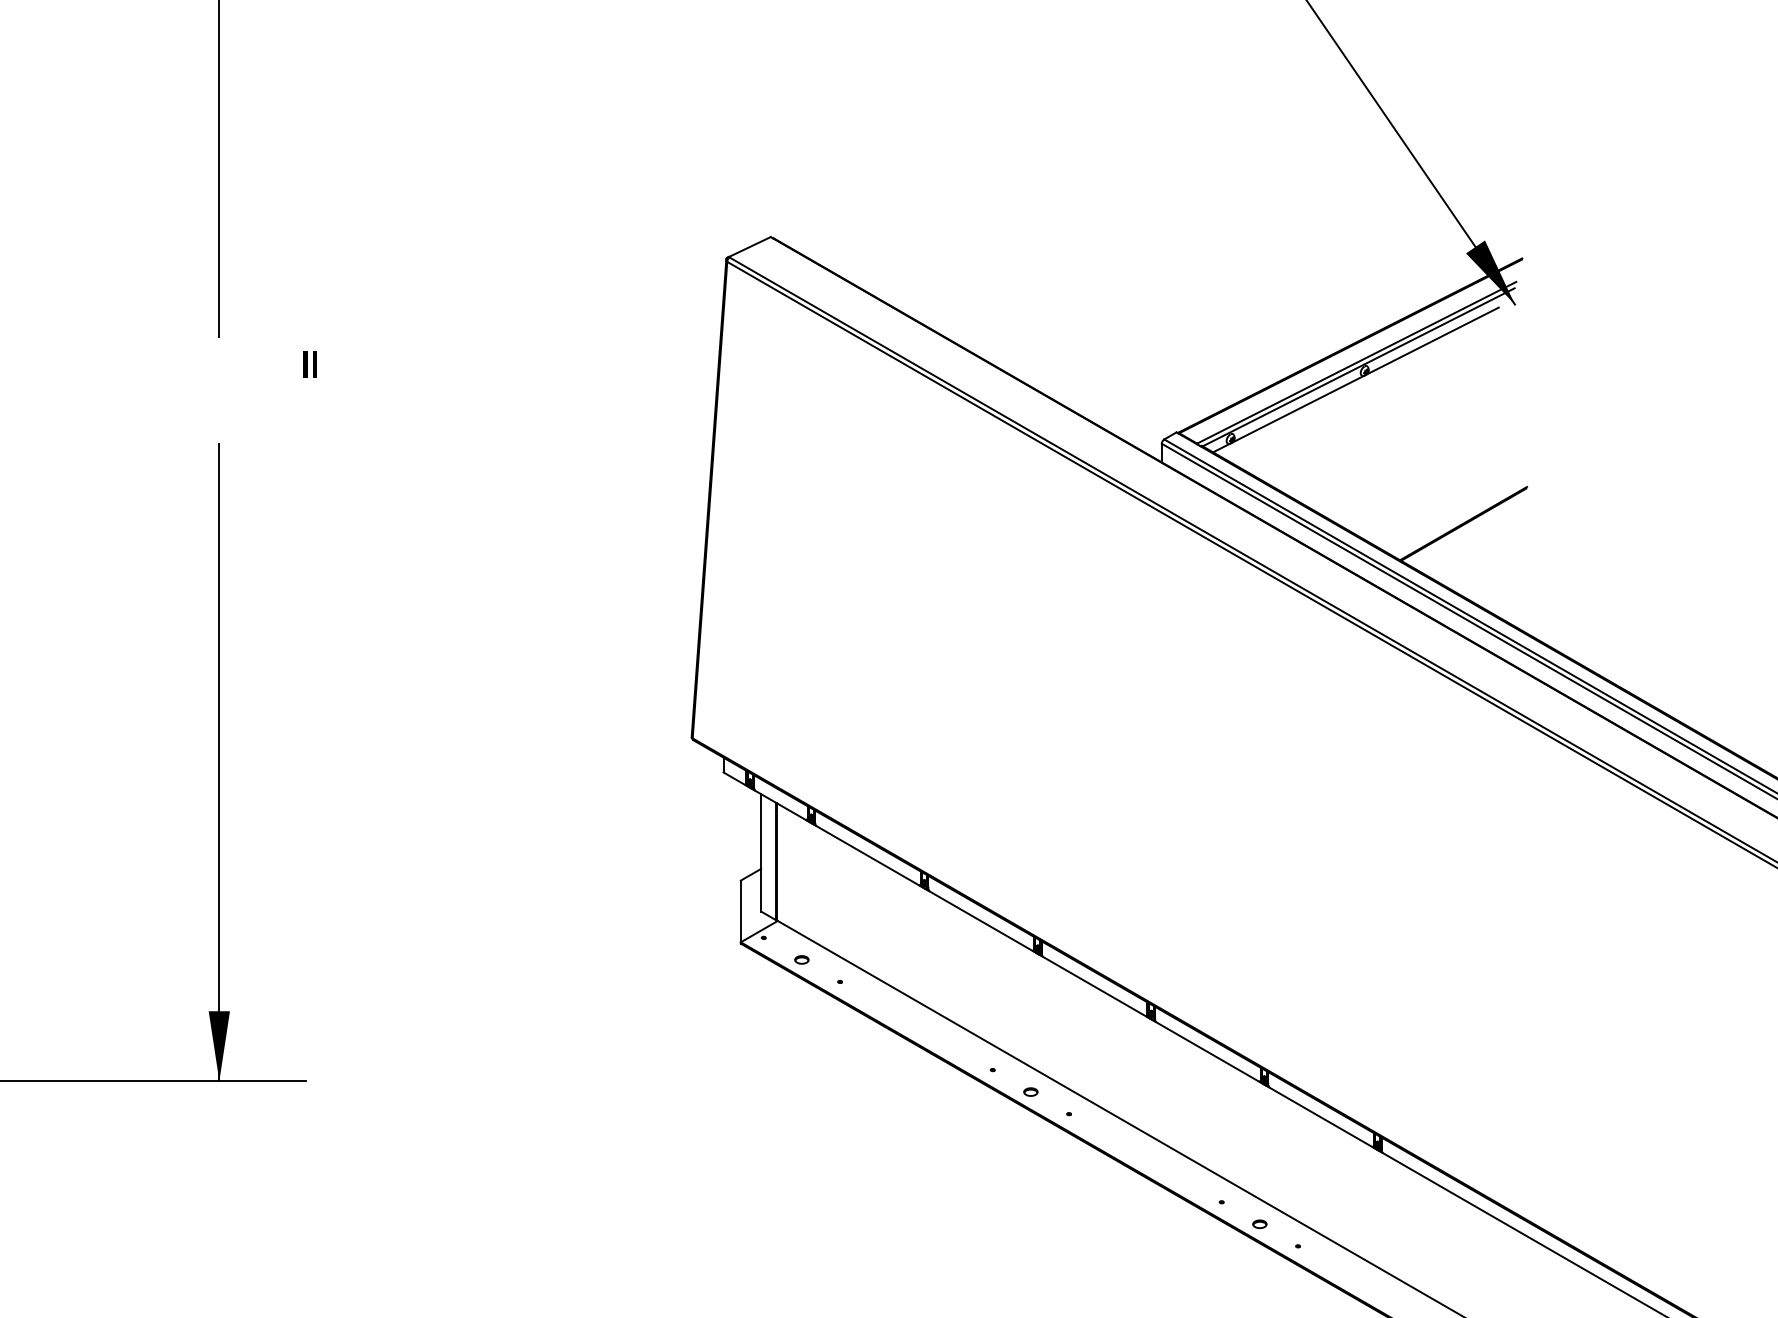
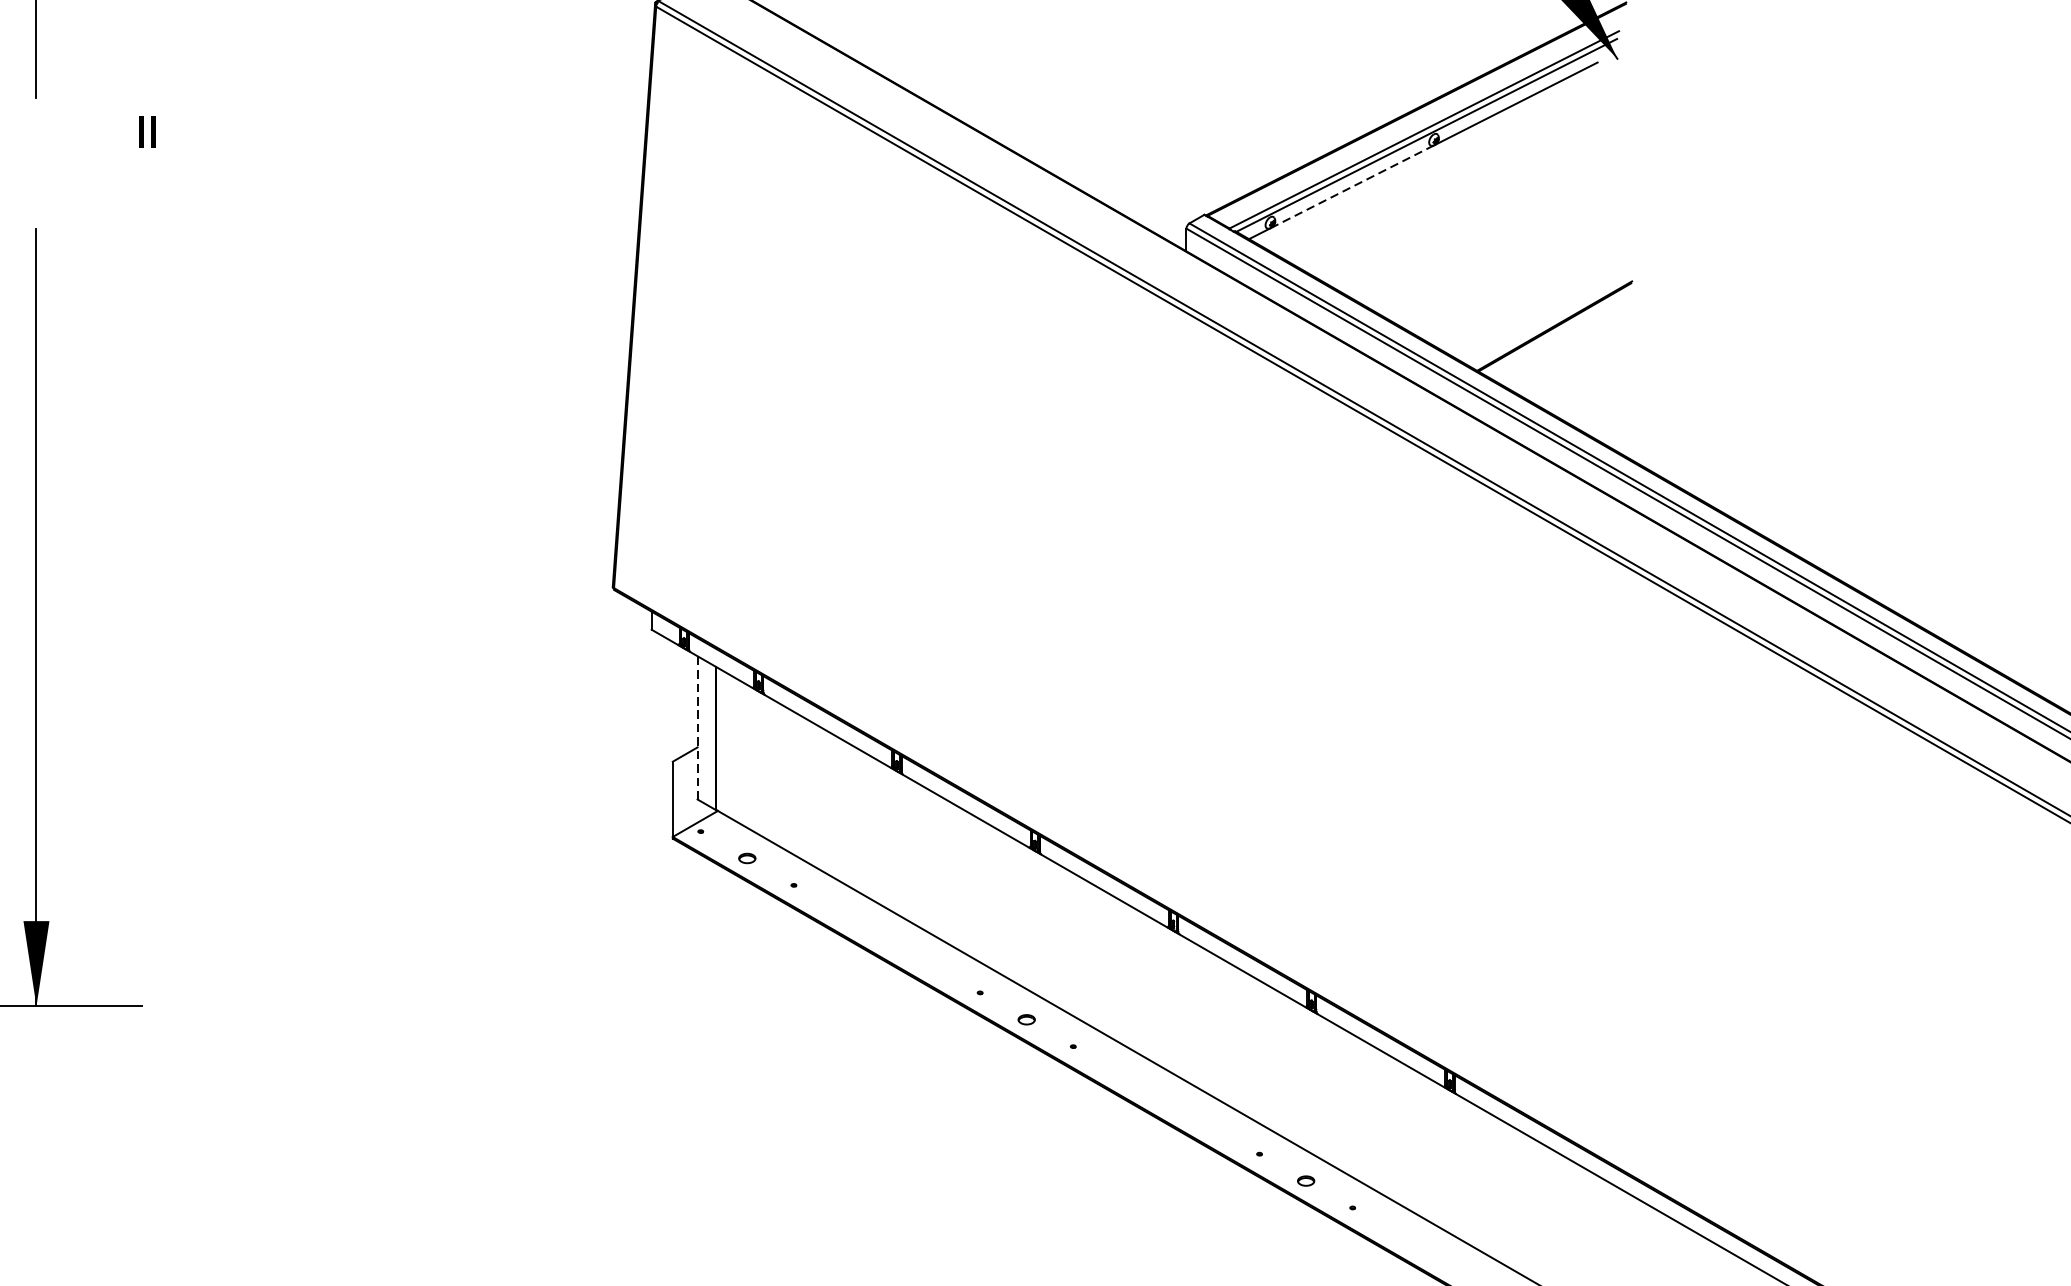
line: (1297, 409) -> (1352, 186), solid -> dashed
line: (761, 852) -> (698, 727), solid -> dashed

